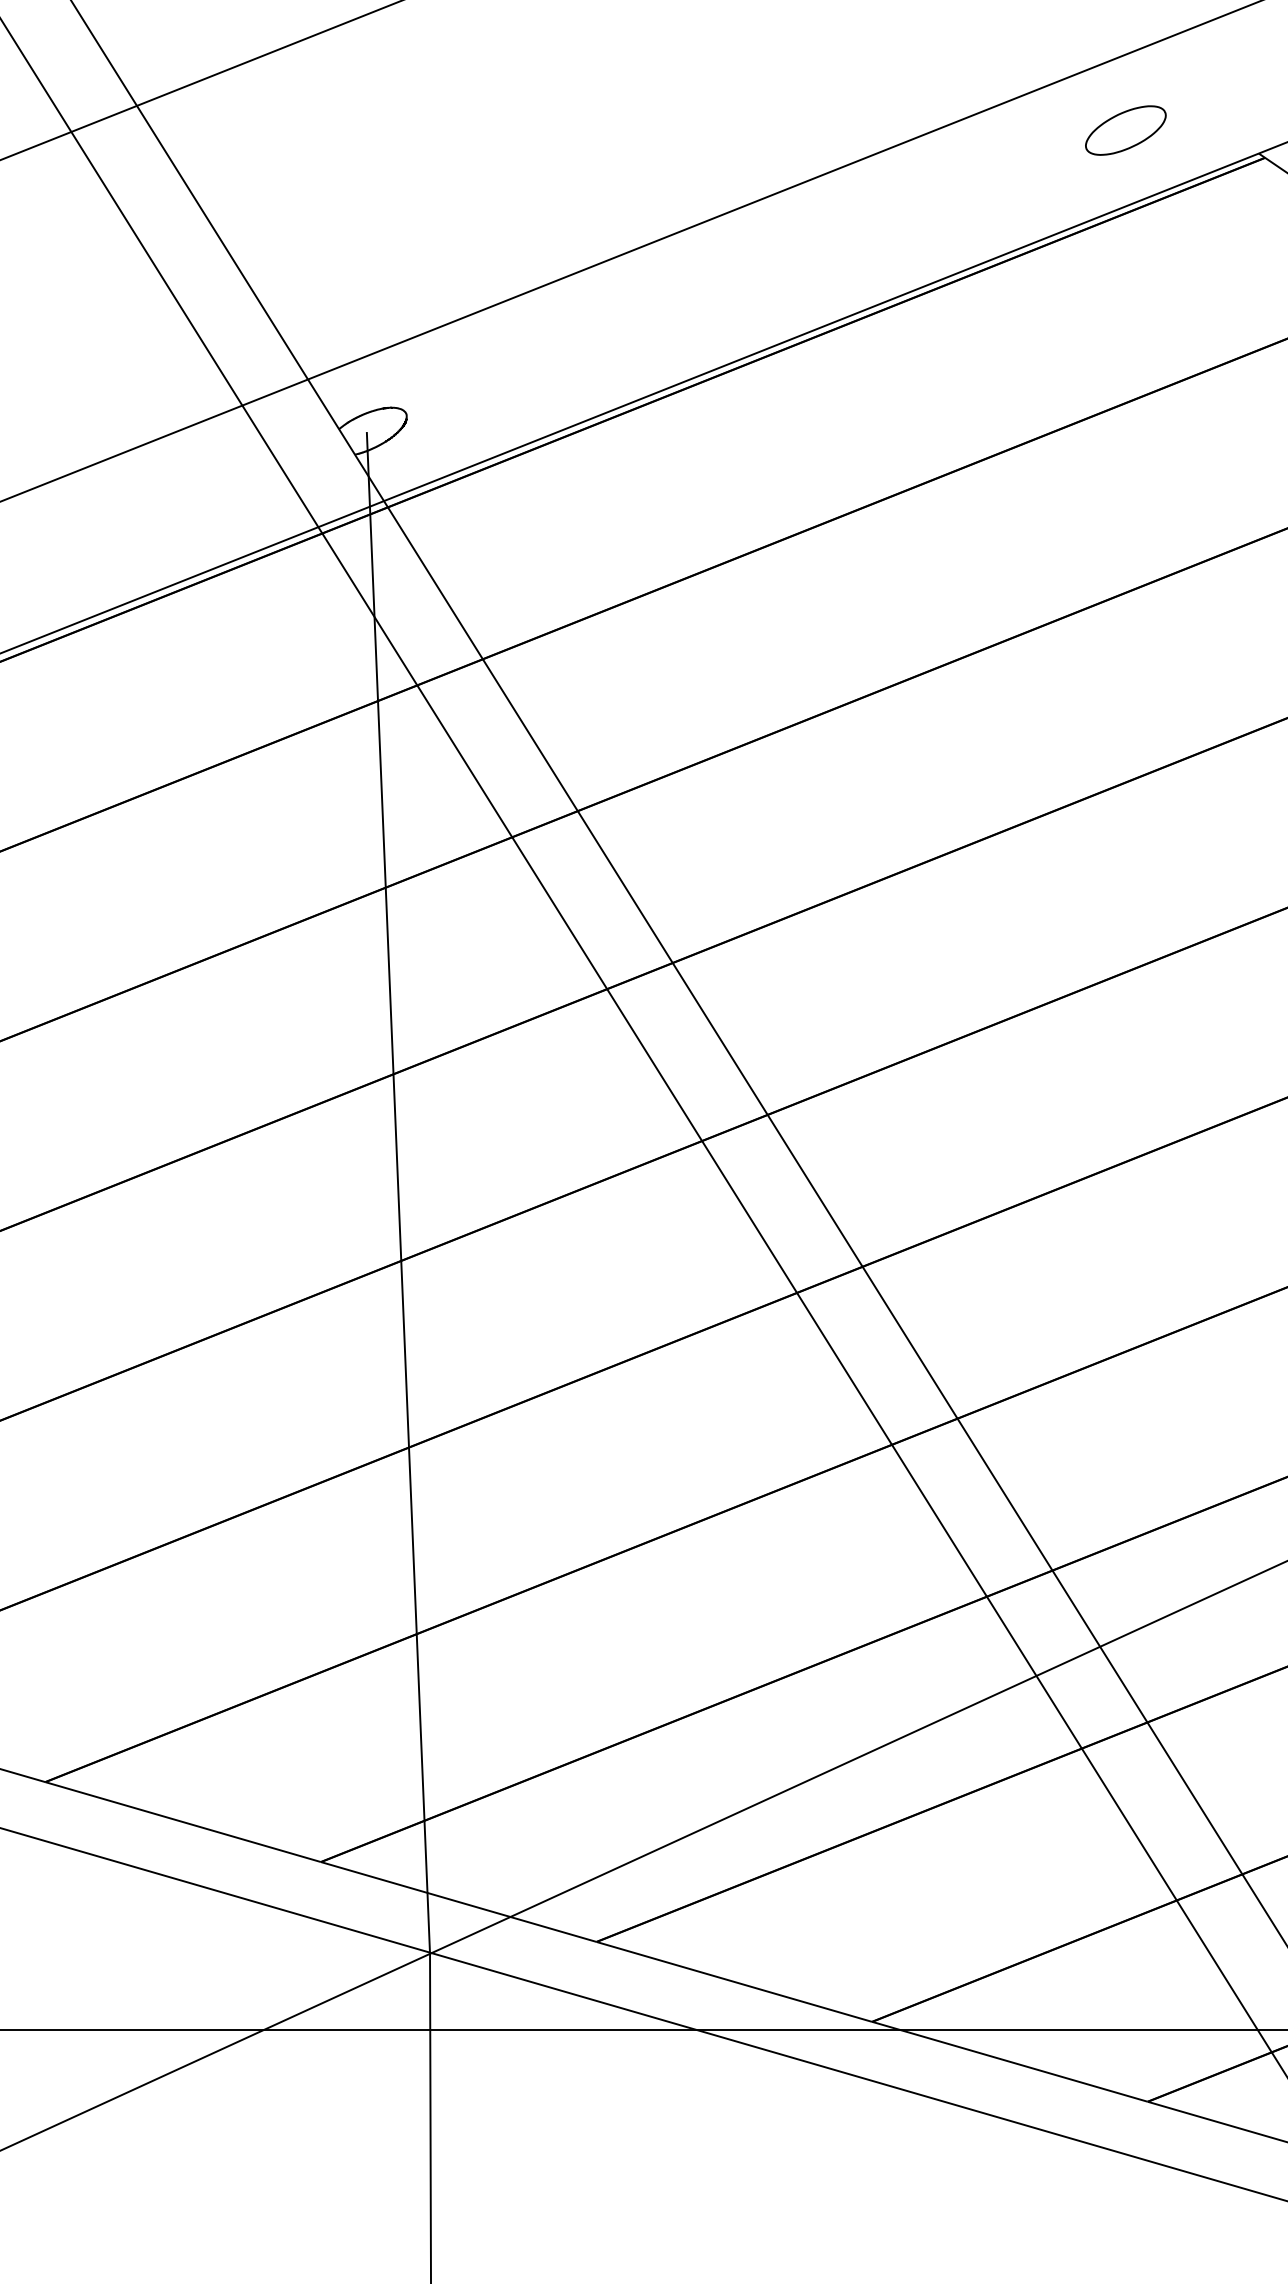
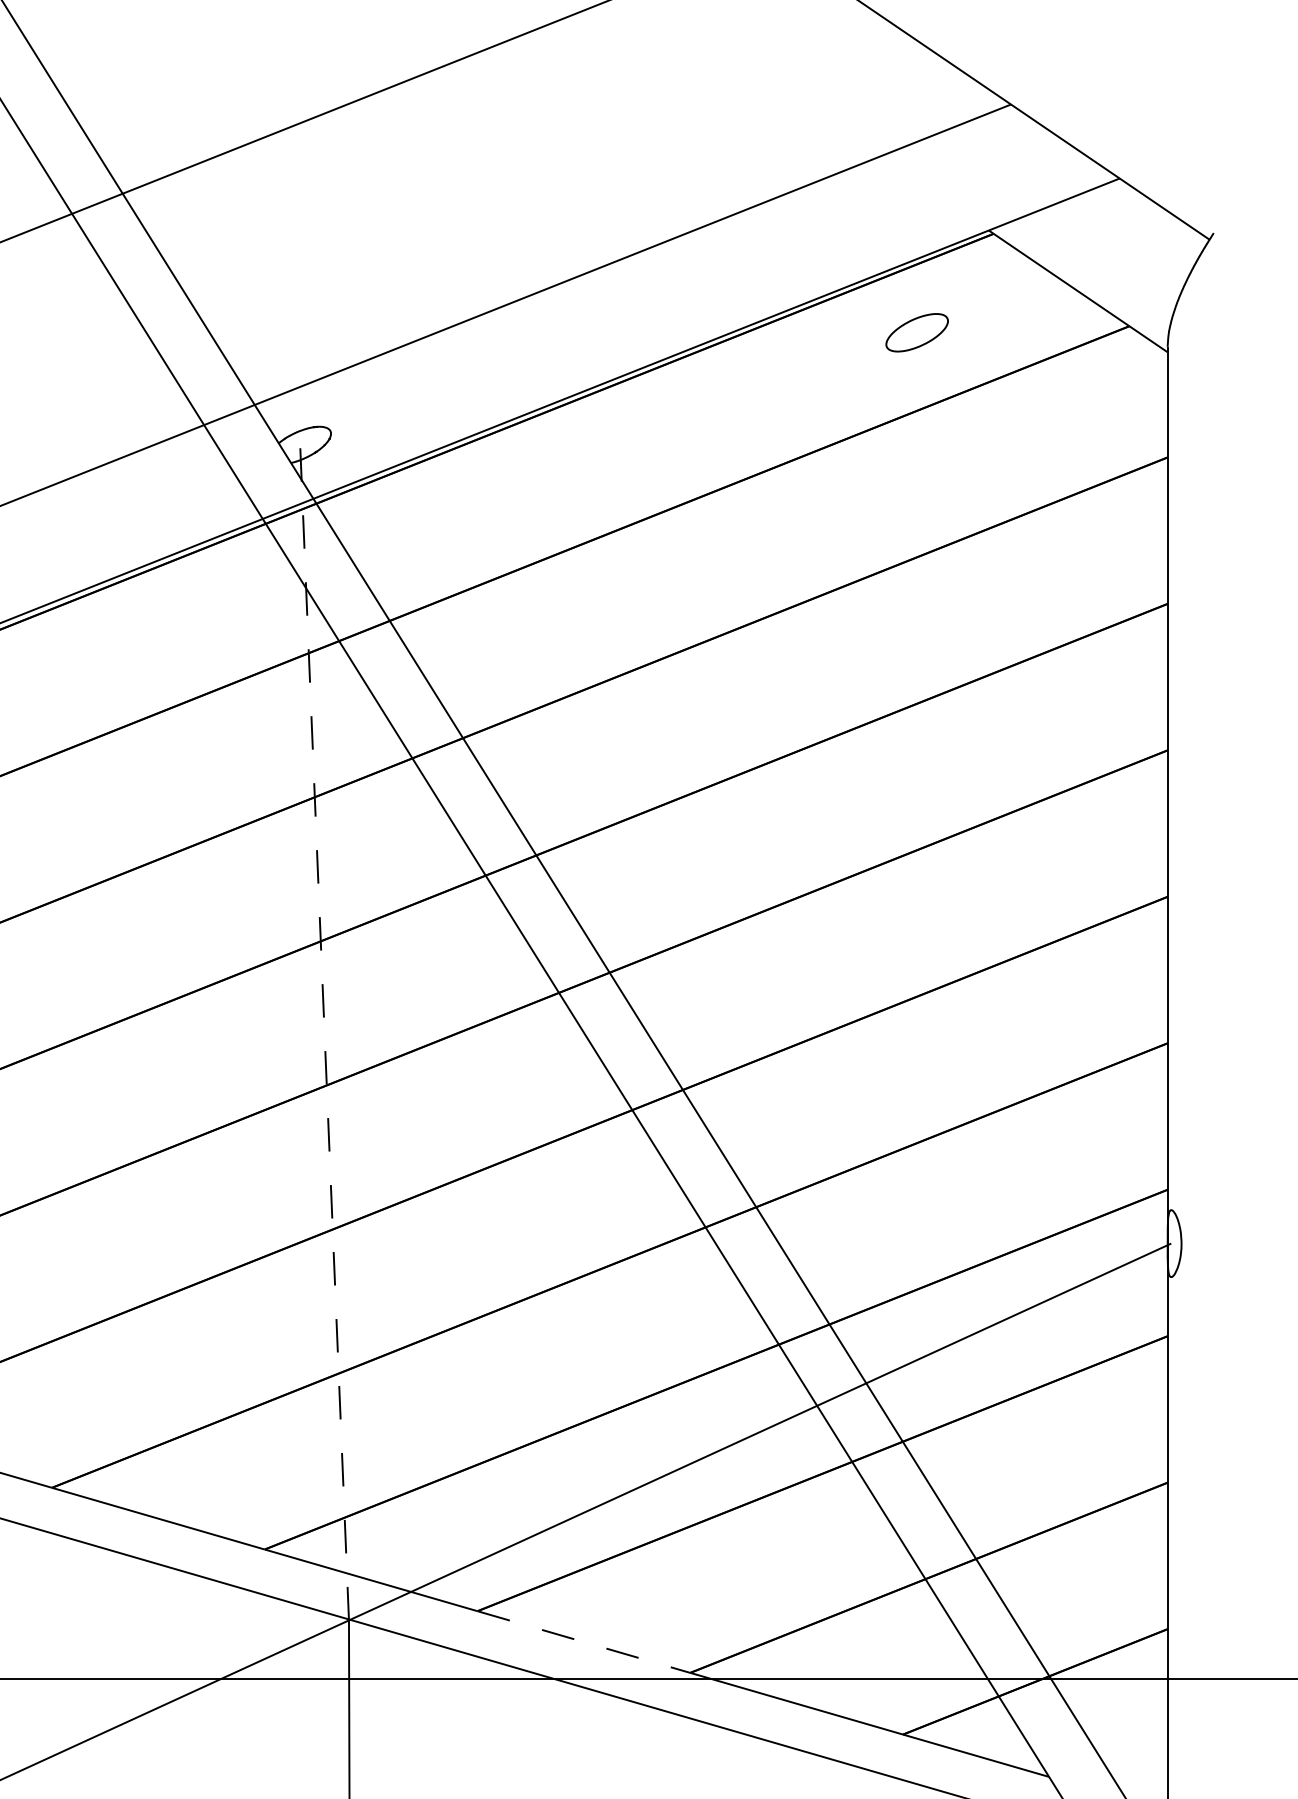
part: (1124, 130) -> (916, 332), moved
line: (398, 1192) -> (324, 1032), solid -> dashed
line: (733, 1982) -> (583, 1642), solid -> dashed

